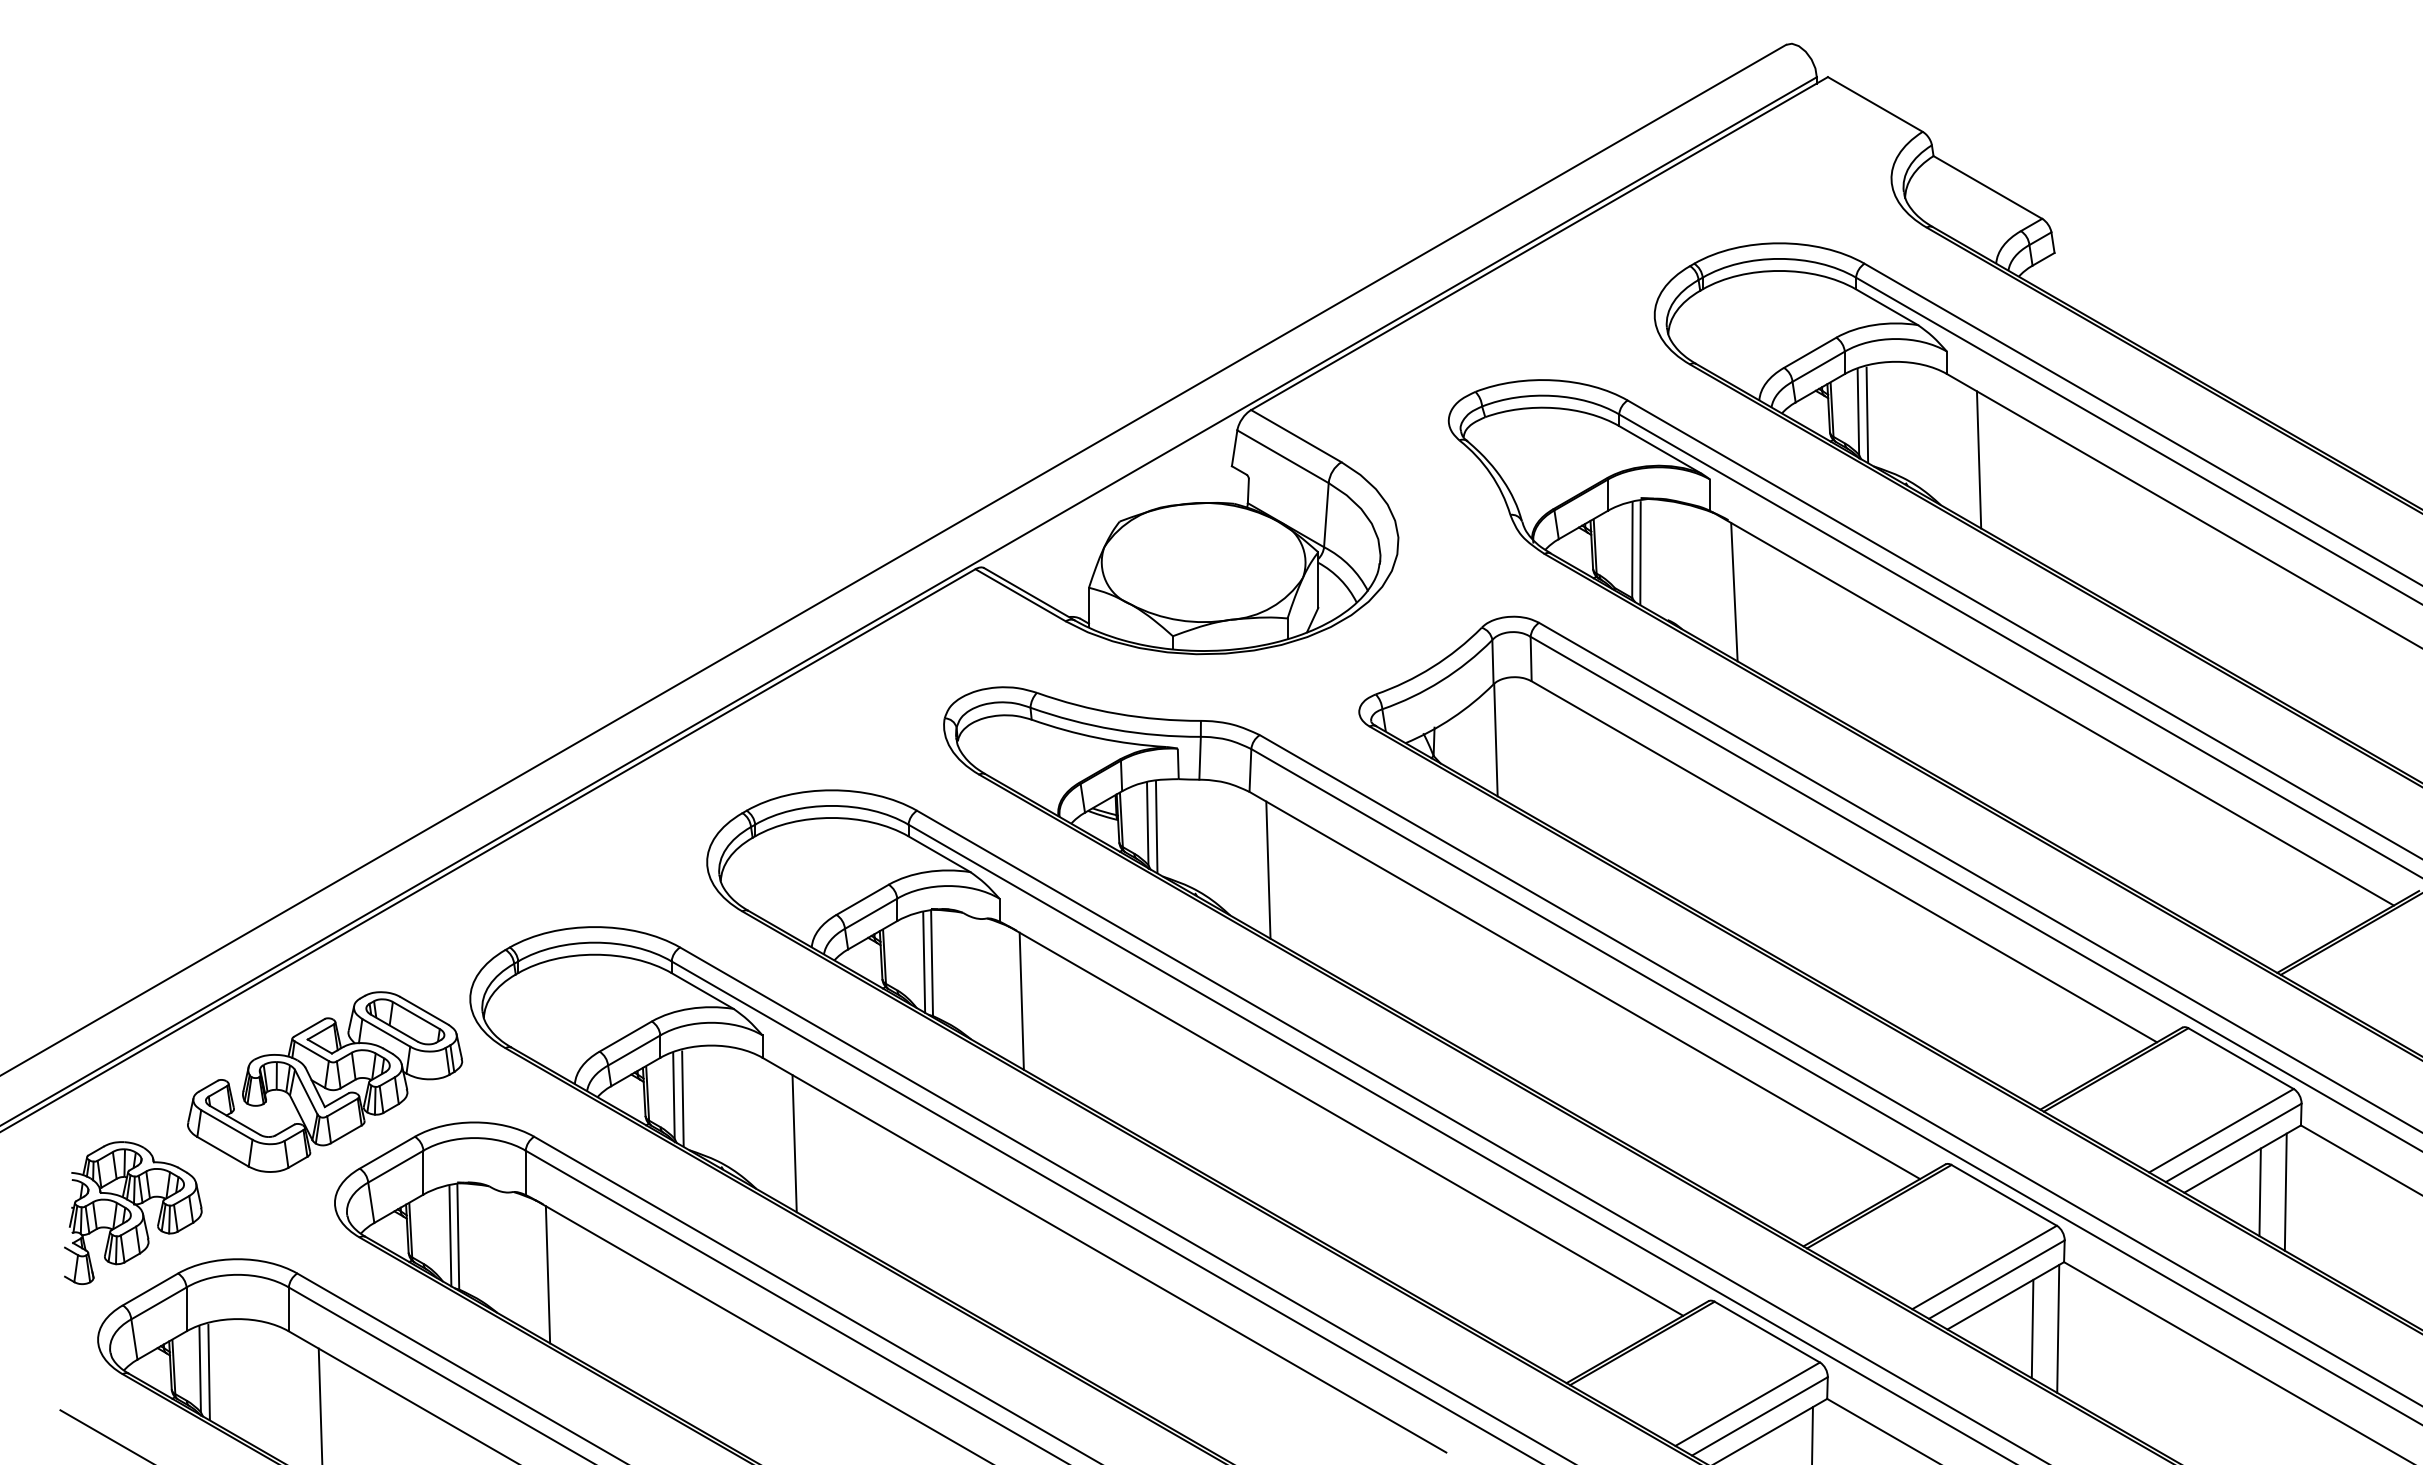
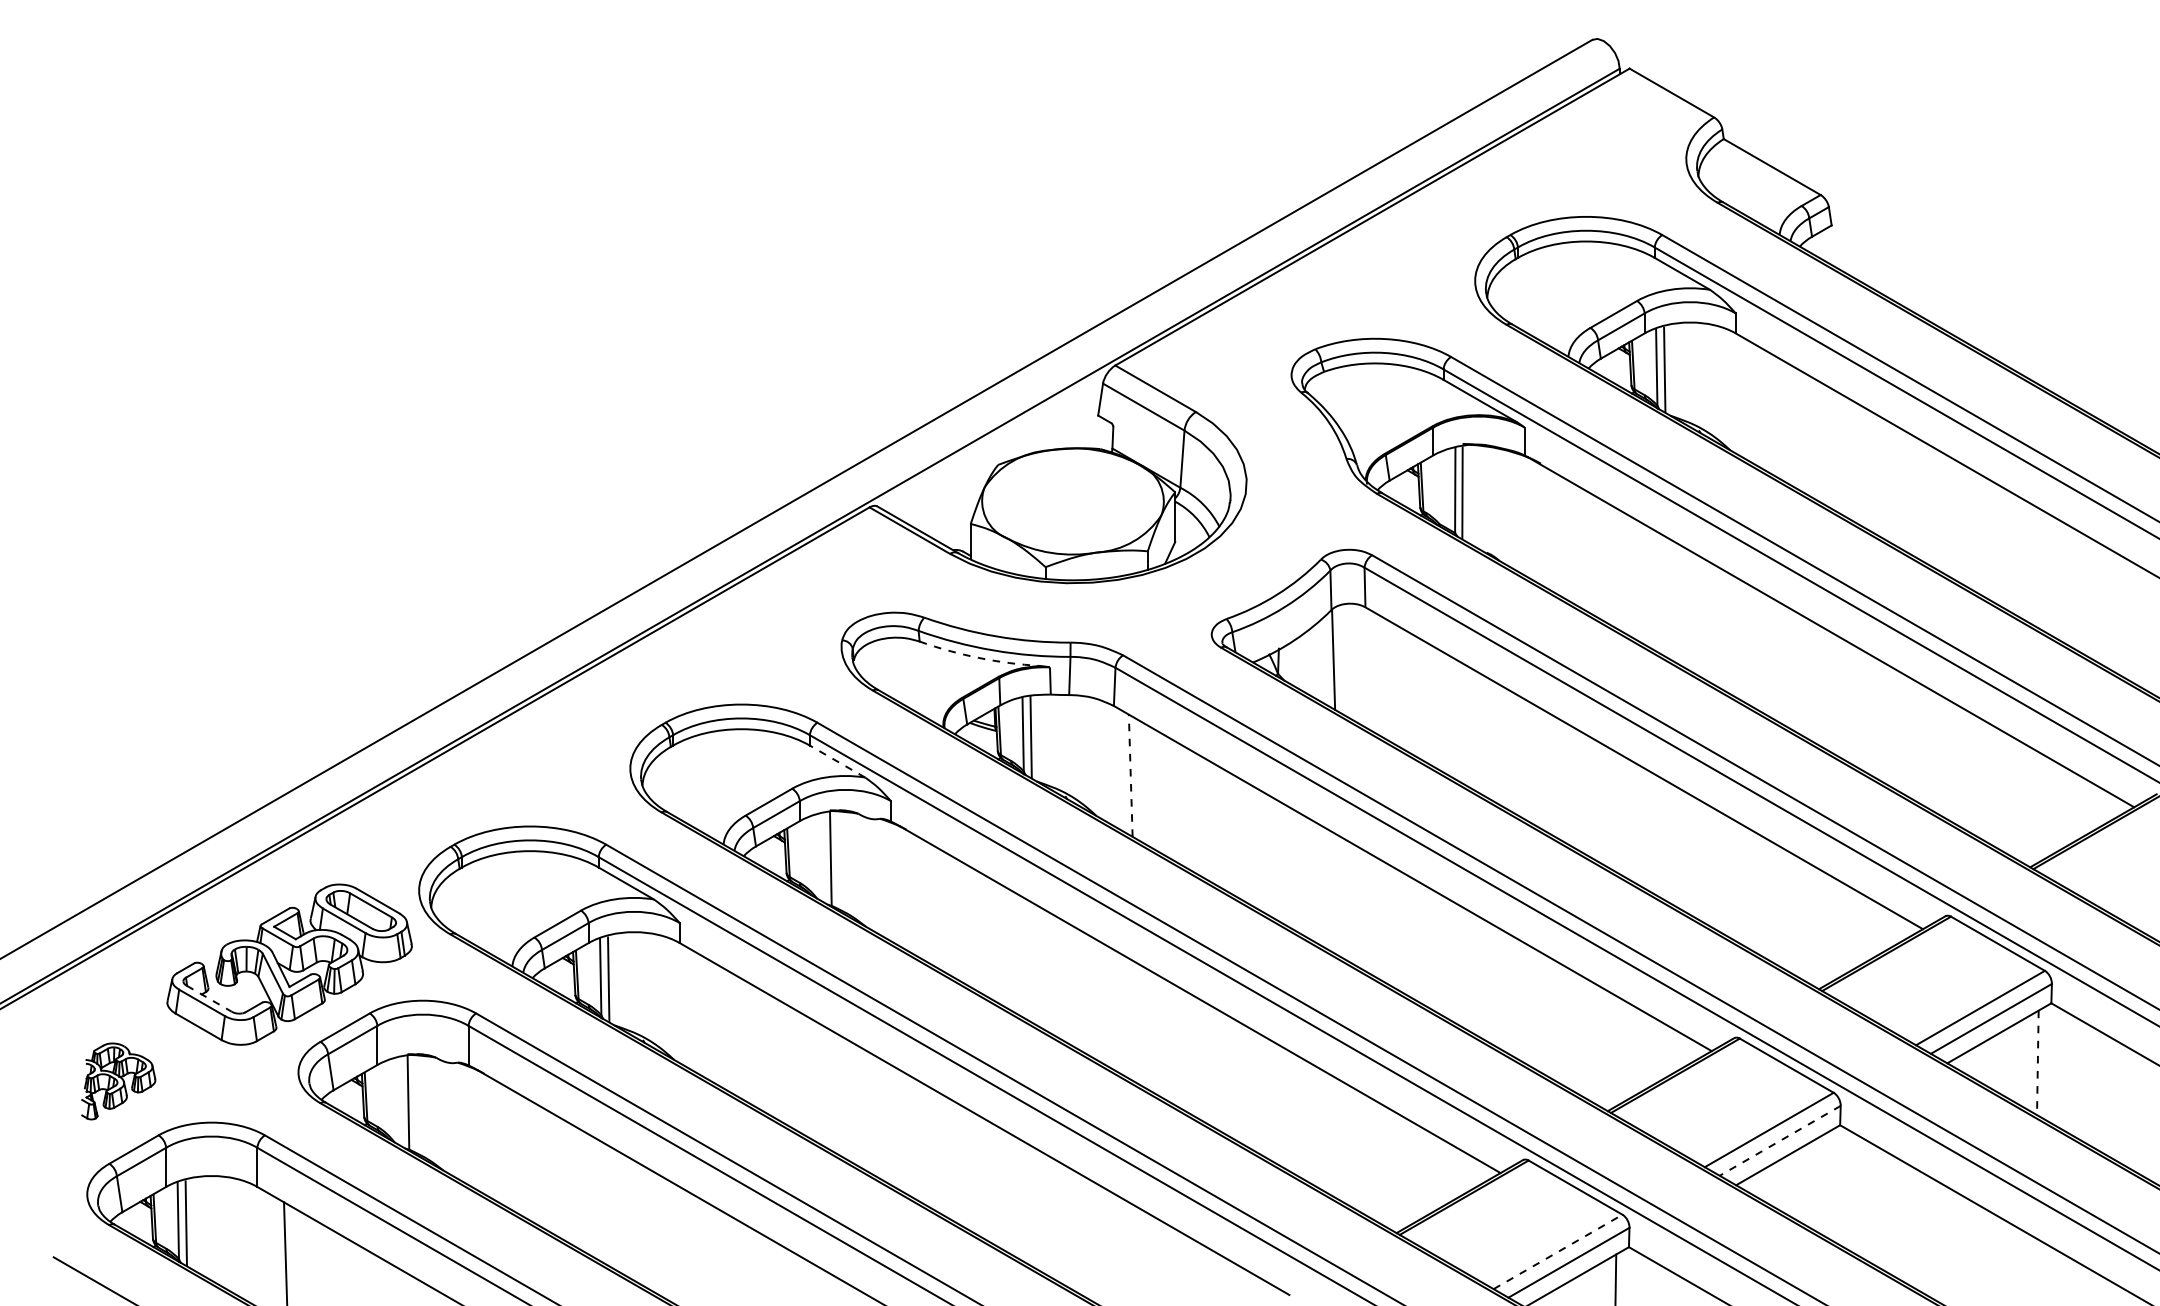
line: (1978, 459) -> (1763, 409), removed
line: (1734, 591) -> (1546, 527), removed
arc: (1098, 738) -> (979, 658), solid -> dashed
line: (939, 854) -> (837, 761), solid -> dashed
line: (1268, 870) -> (1130, 776), solid -> dashed
line: (924, 962) -> (824, 858), removed
line: (1021, 1000) -> (910, 891), removed
line: (235, 1120) -> (209, 998), solid -> dashed
line: (794, 1143) -> (708, 1019), removed
line: (2259, 1192) -> (2014, 1063), removed
line: (2285, 1192) -> (2037, 1063), solid -> dashed
part: (133, 1212) -> (118, 1080), size x0.6
line: (450, 1236) -> (401, 1102), removed
line: (547, 1274) -> (487, 1136), removed
line: (1996, 1279) -> (1779, 1140), solid -> dashed
line: (2032, 1328) -> (1812, 1184), removed
line: (2058, 1328) -> (1835, 1184), removed
line: (1748, 1403) -> (1558, 1251), solid -> dashed

